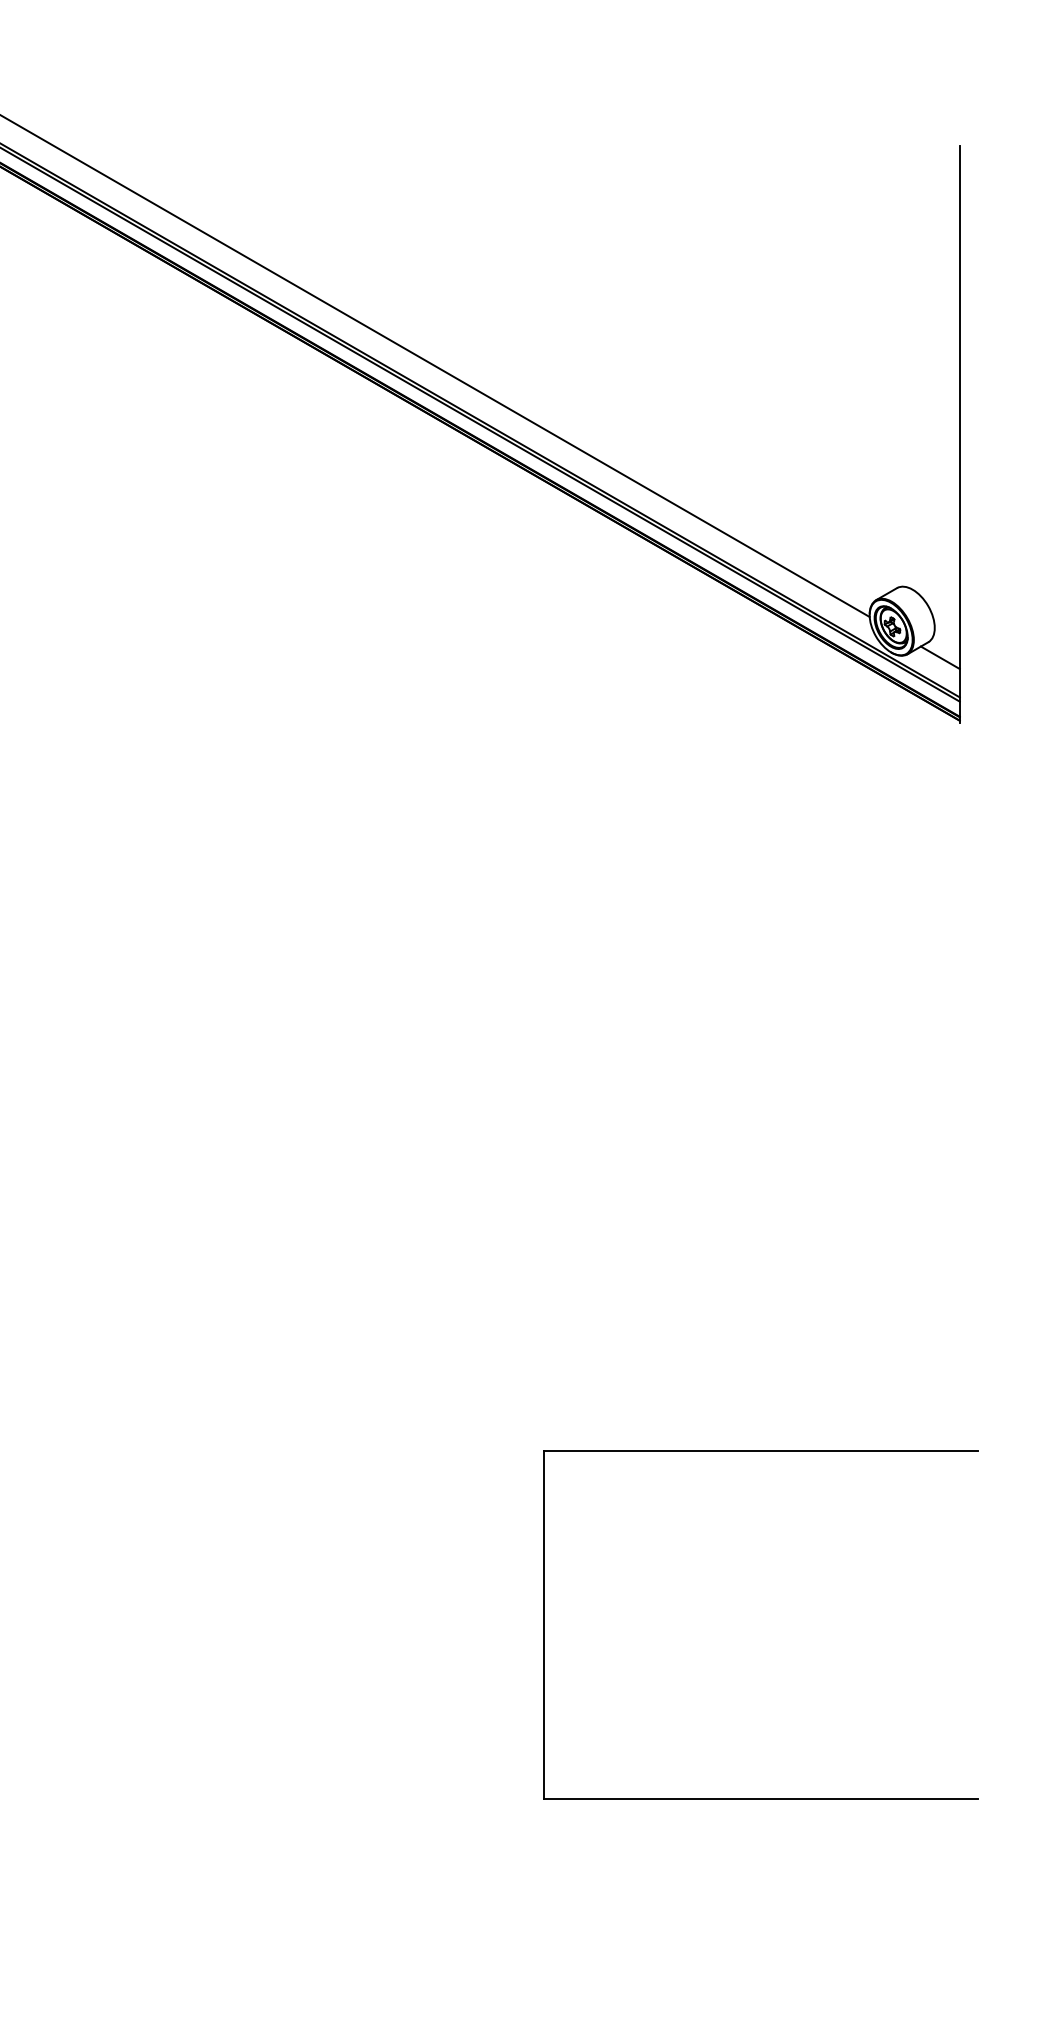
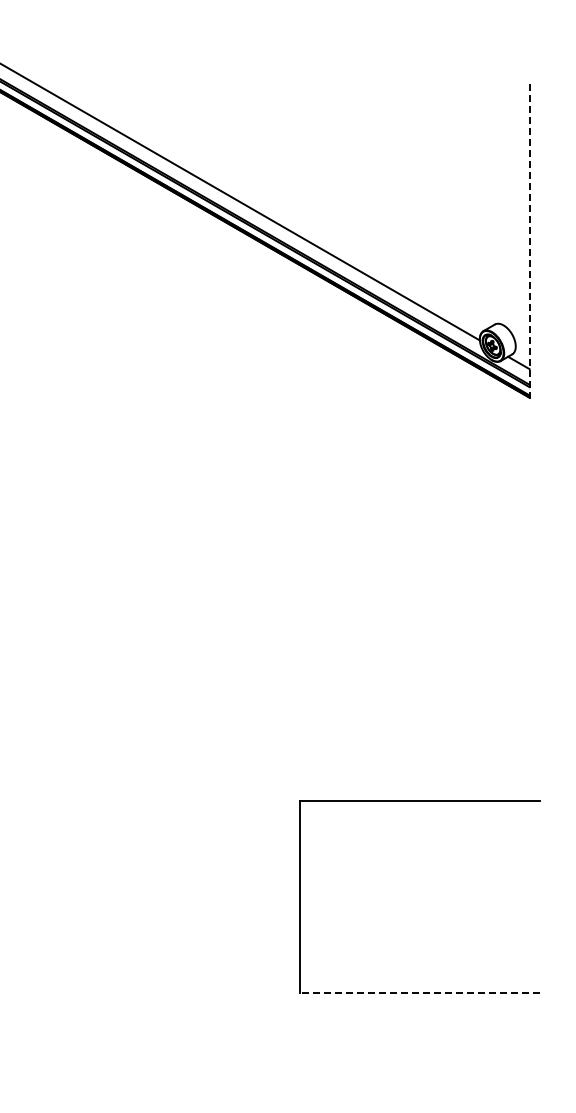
line: (959, 434) -> (529, 239), solid -> dashed
line: (760, 1798) -> (419, 992), solid -> dashed

